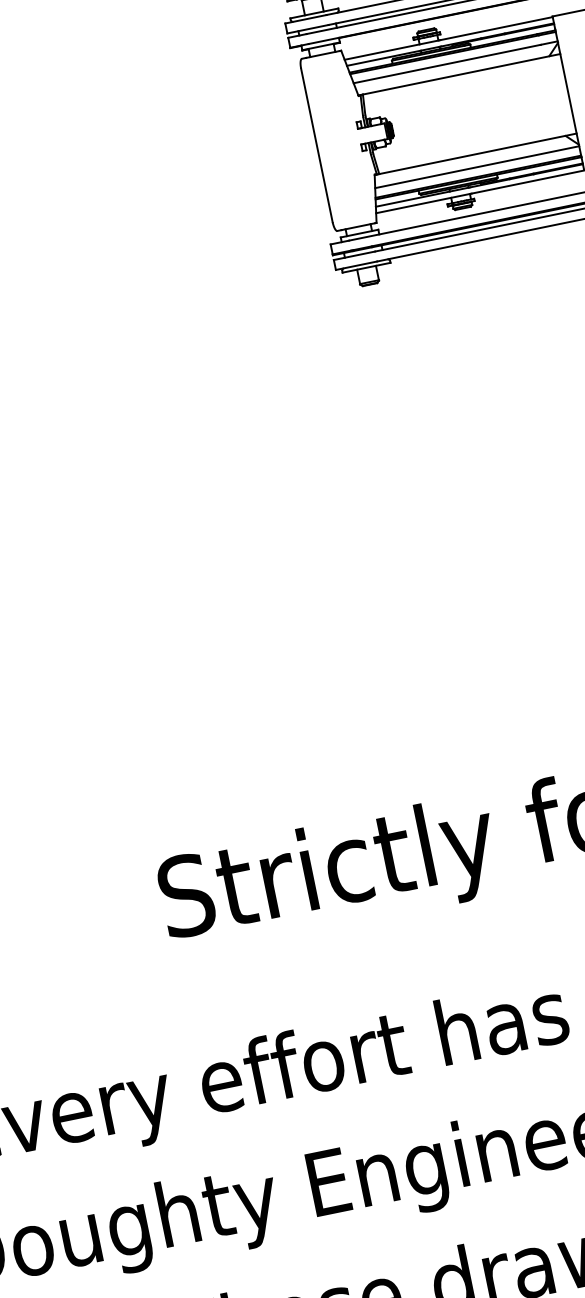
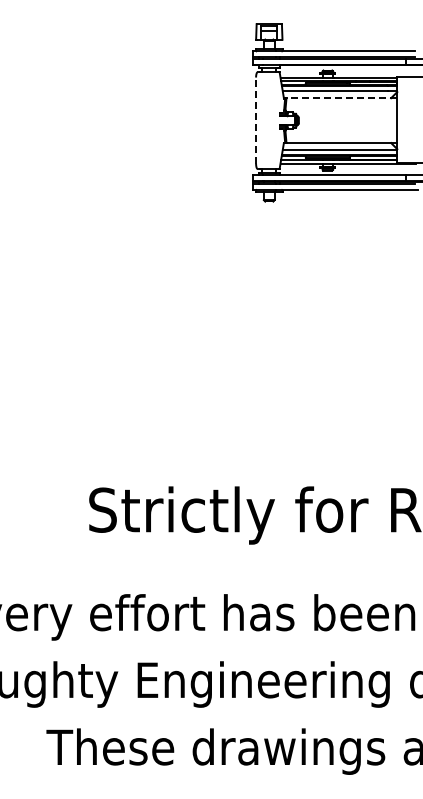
line: (460, 74) -> (341, 98), solid -> dashed
line: (317, 145) -> (256, 120), solid -> dashed

